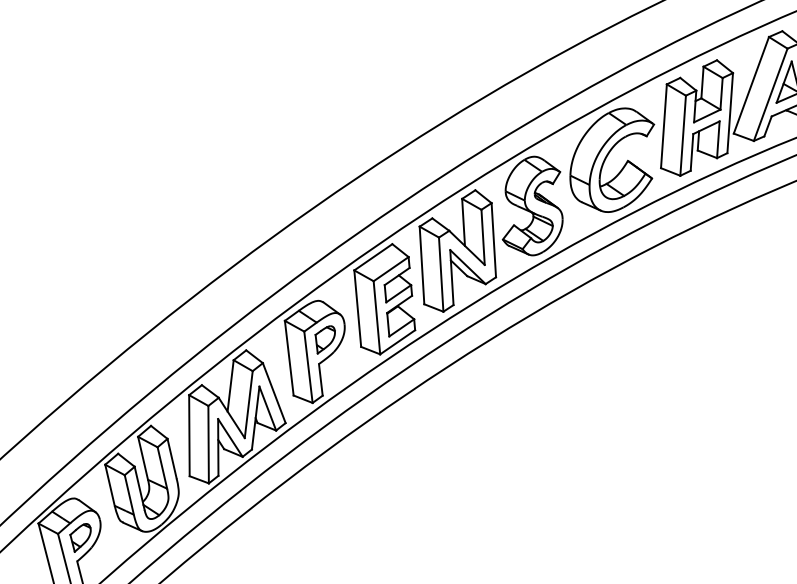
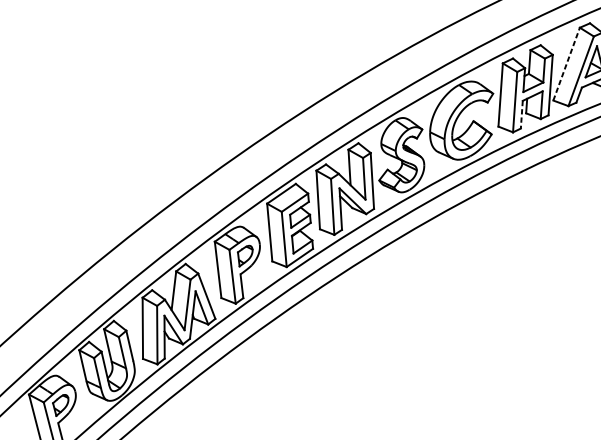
line: (751, 84) -> (566, 63), solid -> dashed
line: (691, 152) -> (521, 114), solid -> dashed

